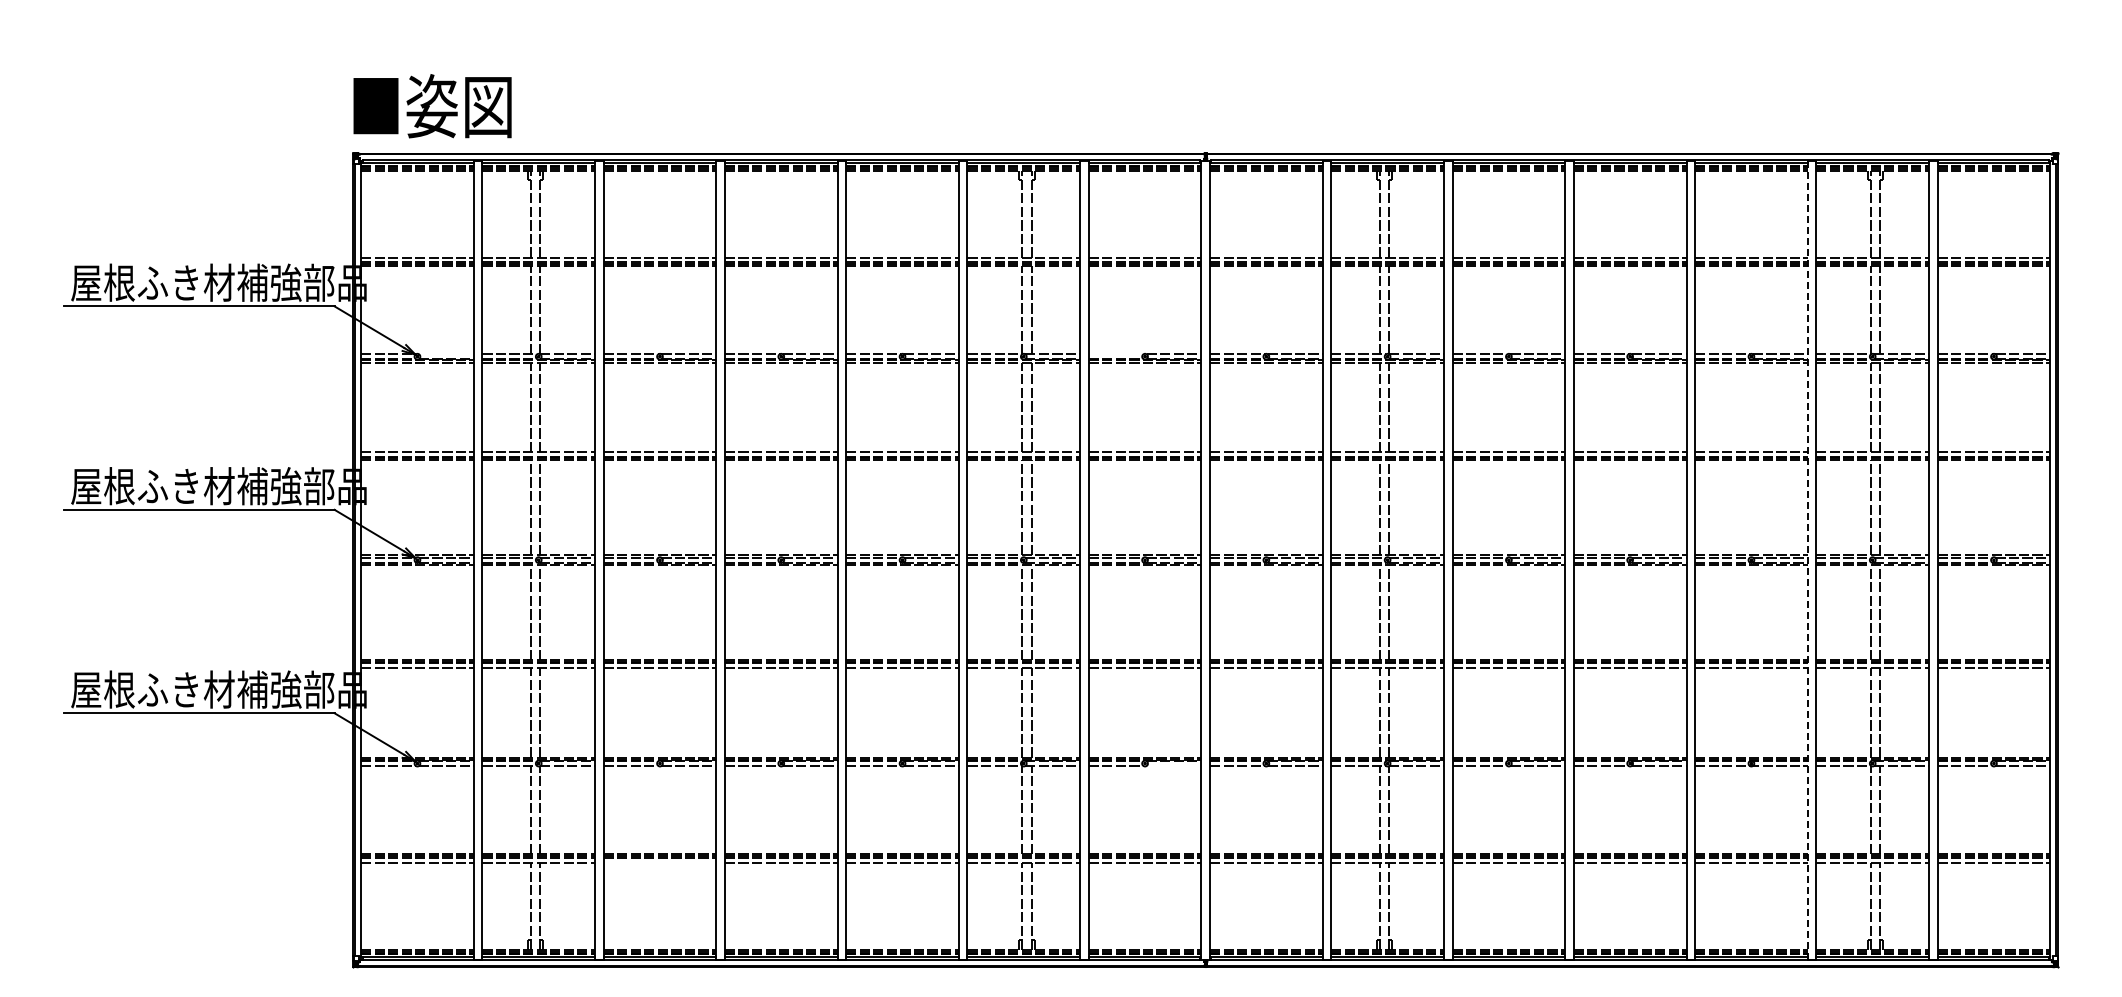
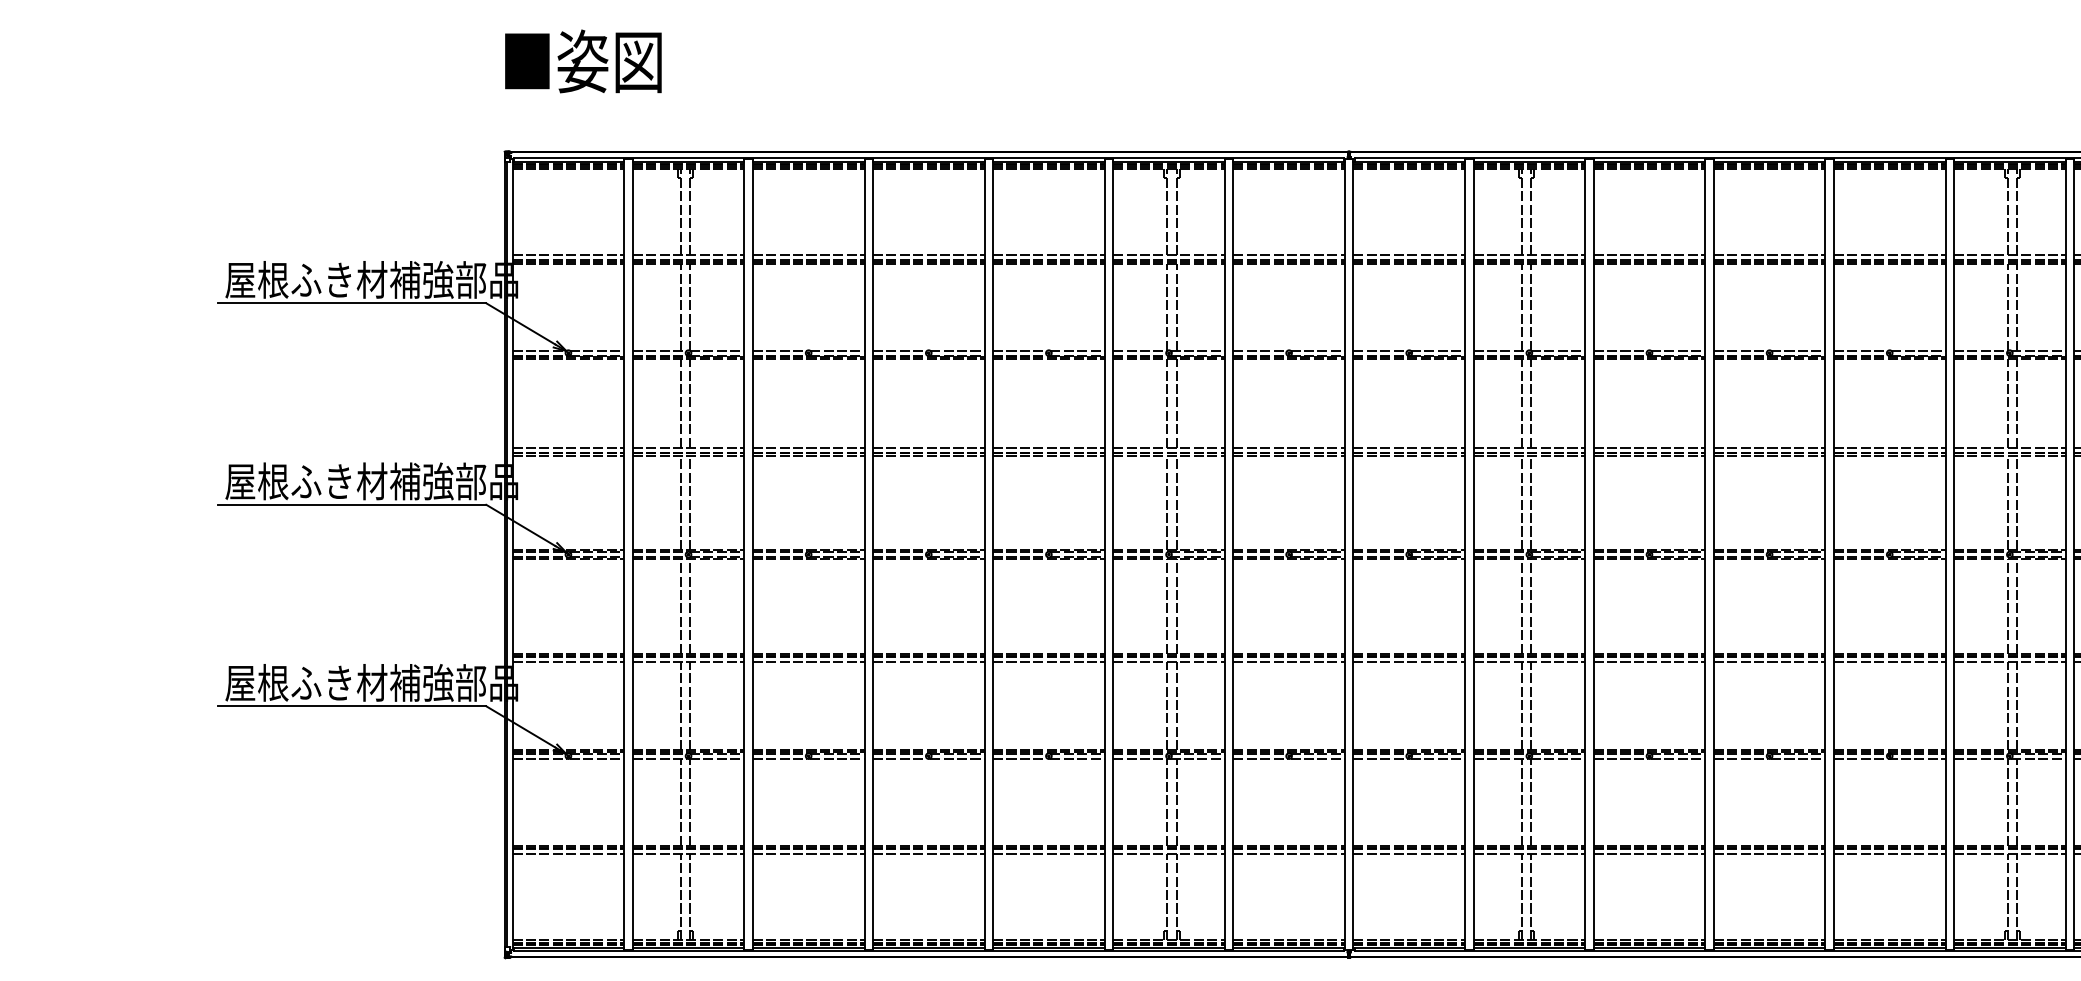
text: (432, 106) -> (583, 61), moved
line: (445, 354) -> (596, 350), added
line: (1115, 354) -> (1259, 350), added
line: (1807, 559) -> (1945, 554), dashed -> solid
line: (1173, 766) -> (1317, 759), added
line: (659, 862) -> (808, 854), added

